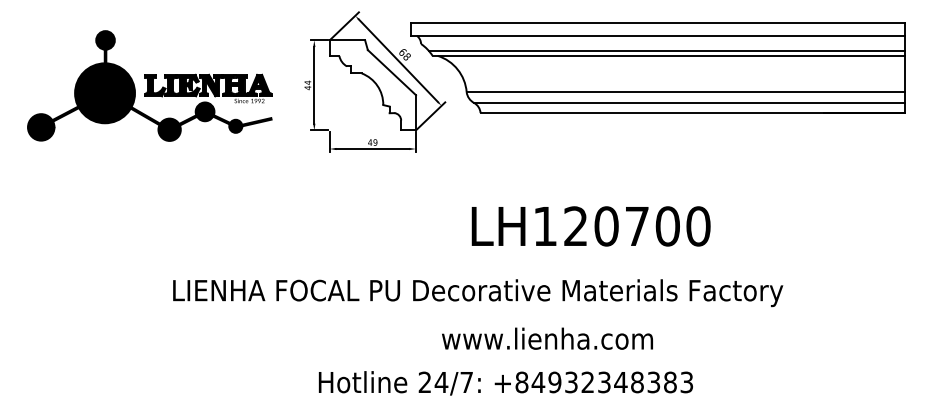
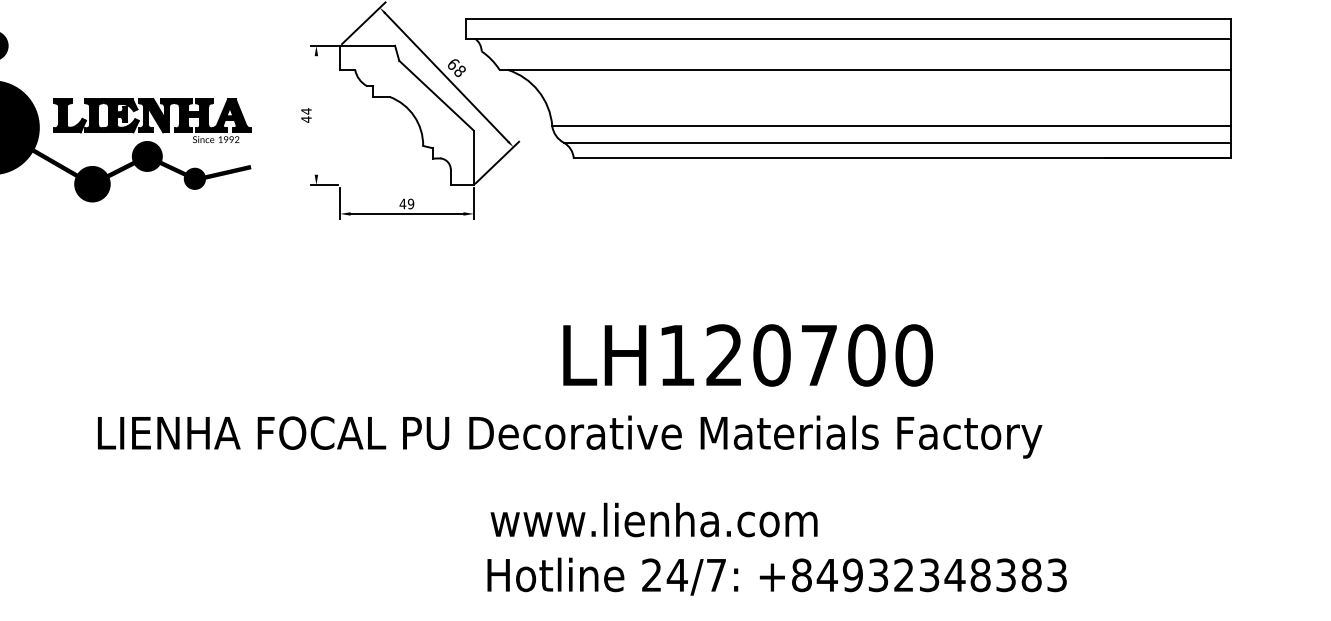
line: (666, 50) -> (861, 61), removed
line: (314, 85) -> (316, 115), removed
text: (590, 226) -> (747, 355), moved
text: (547, 338) -> (654, 519), moved
text: (505, 383) -> (776, 576), moved

